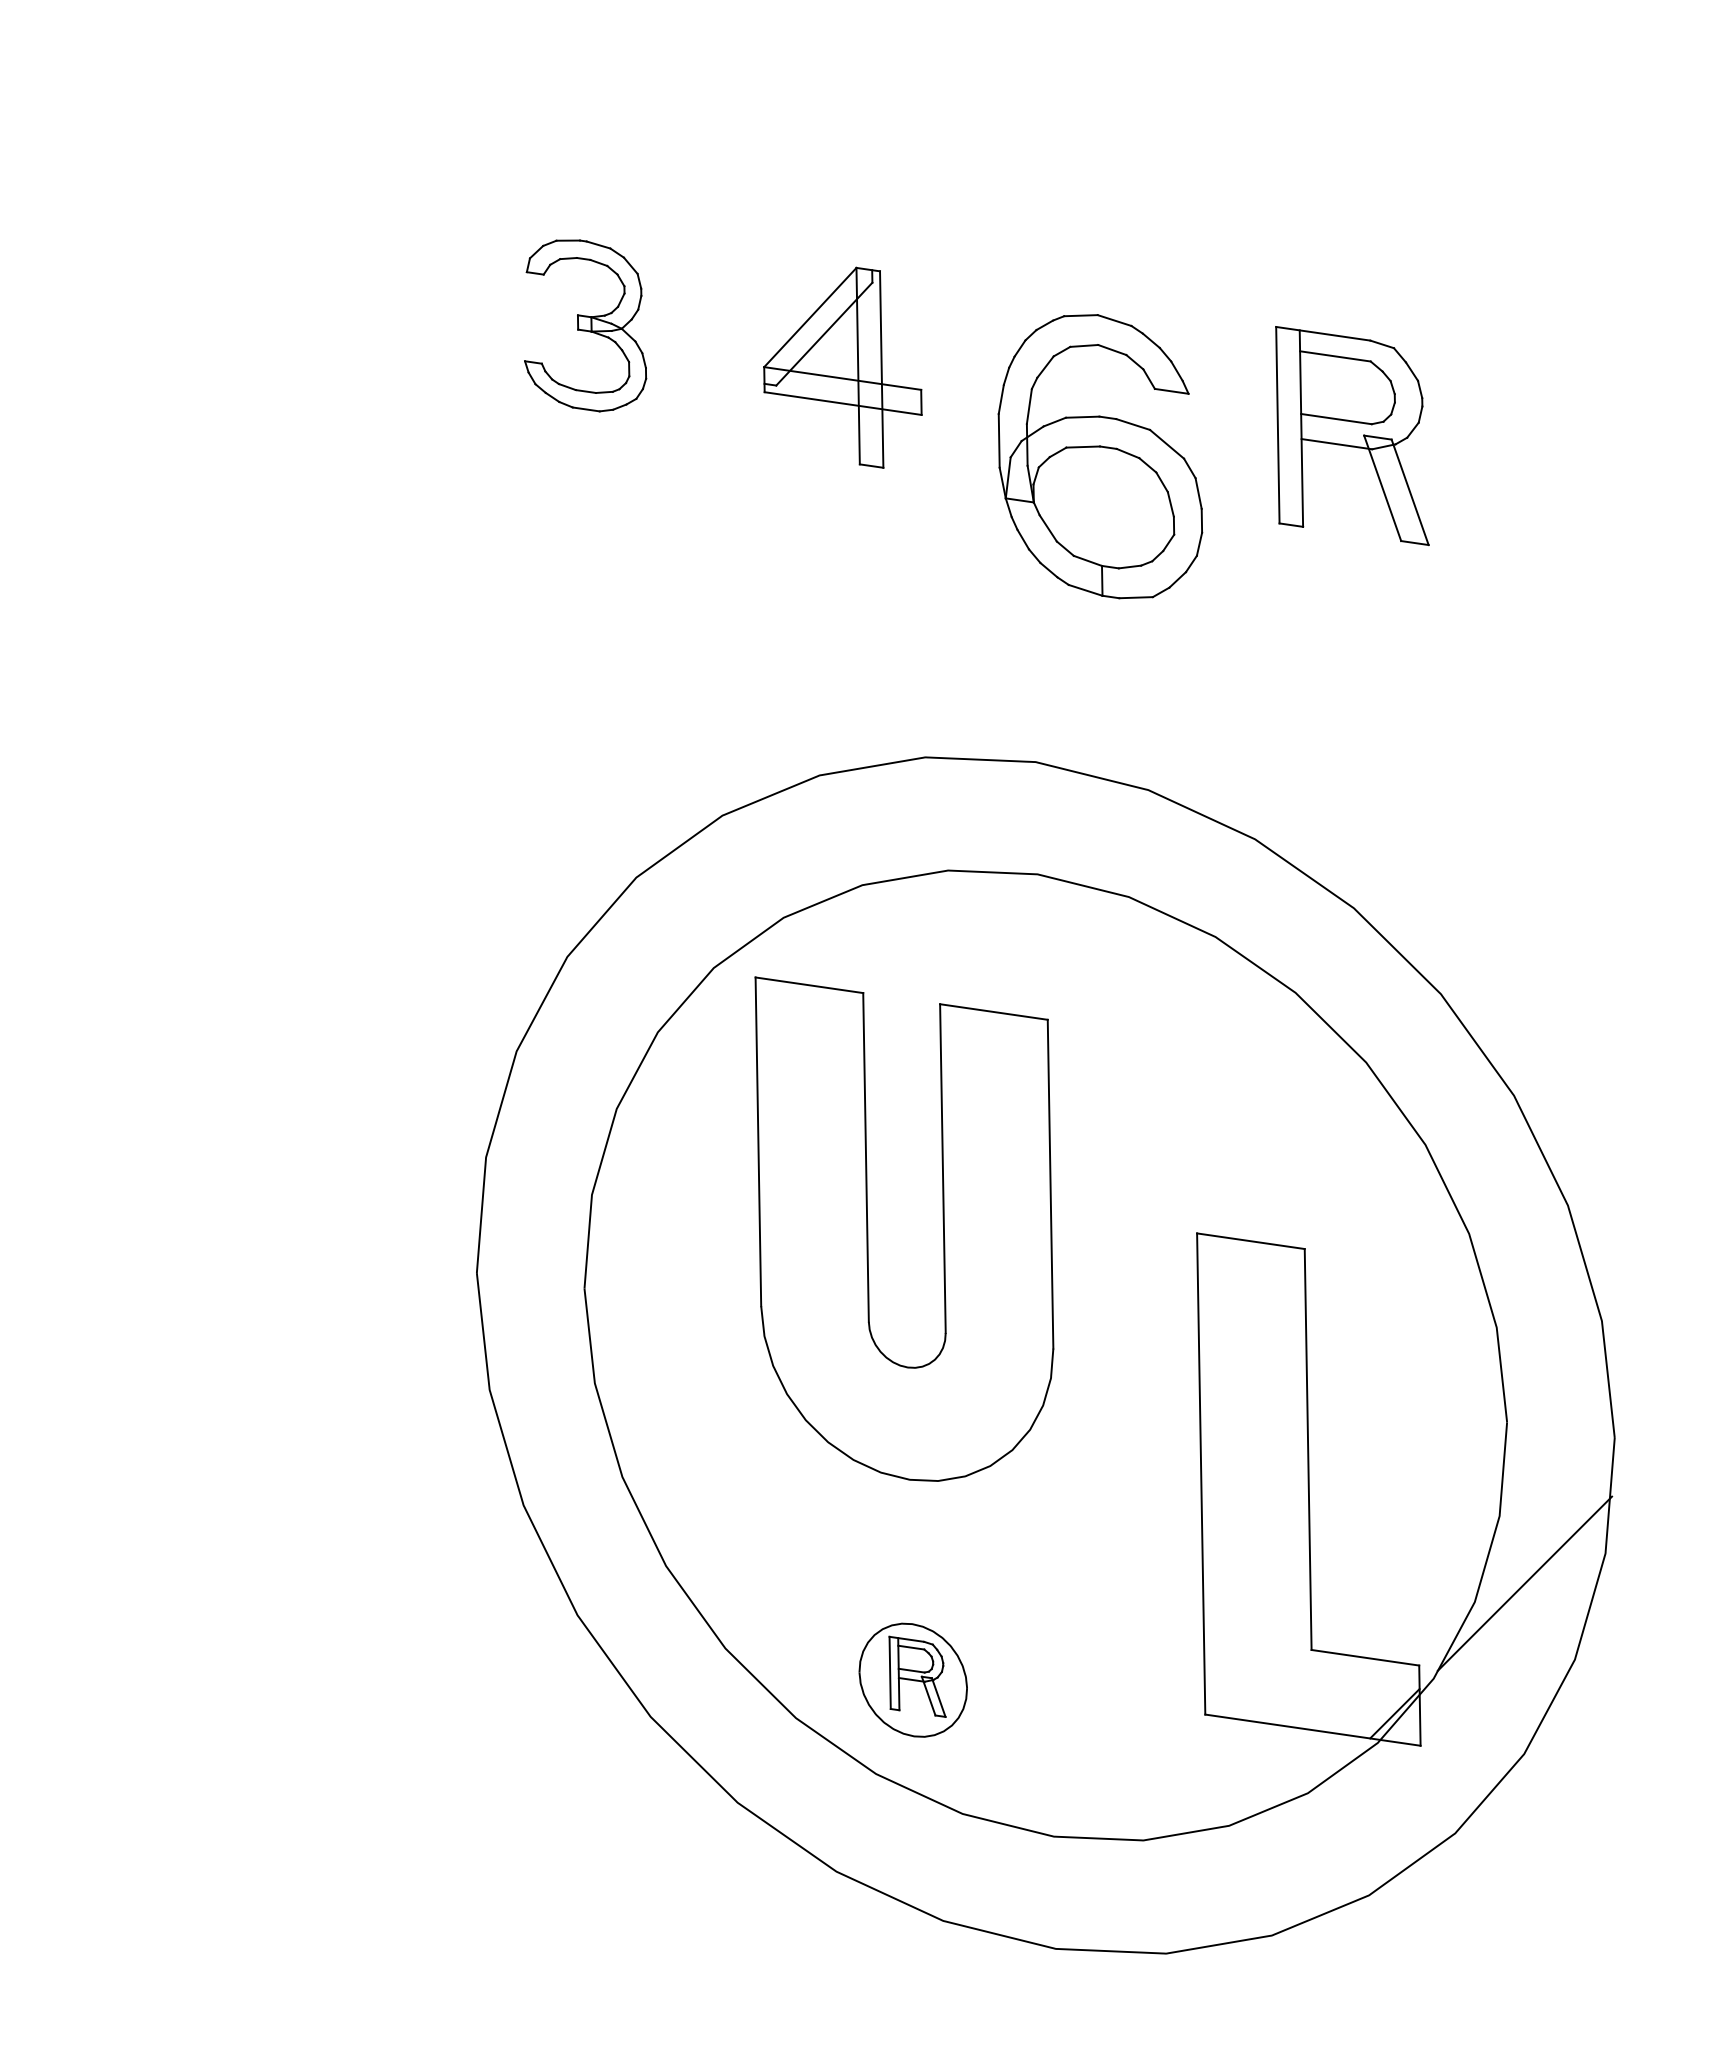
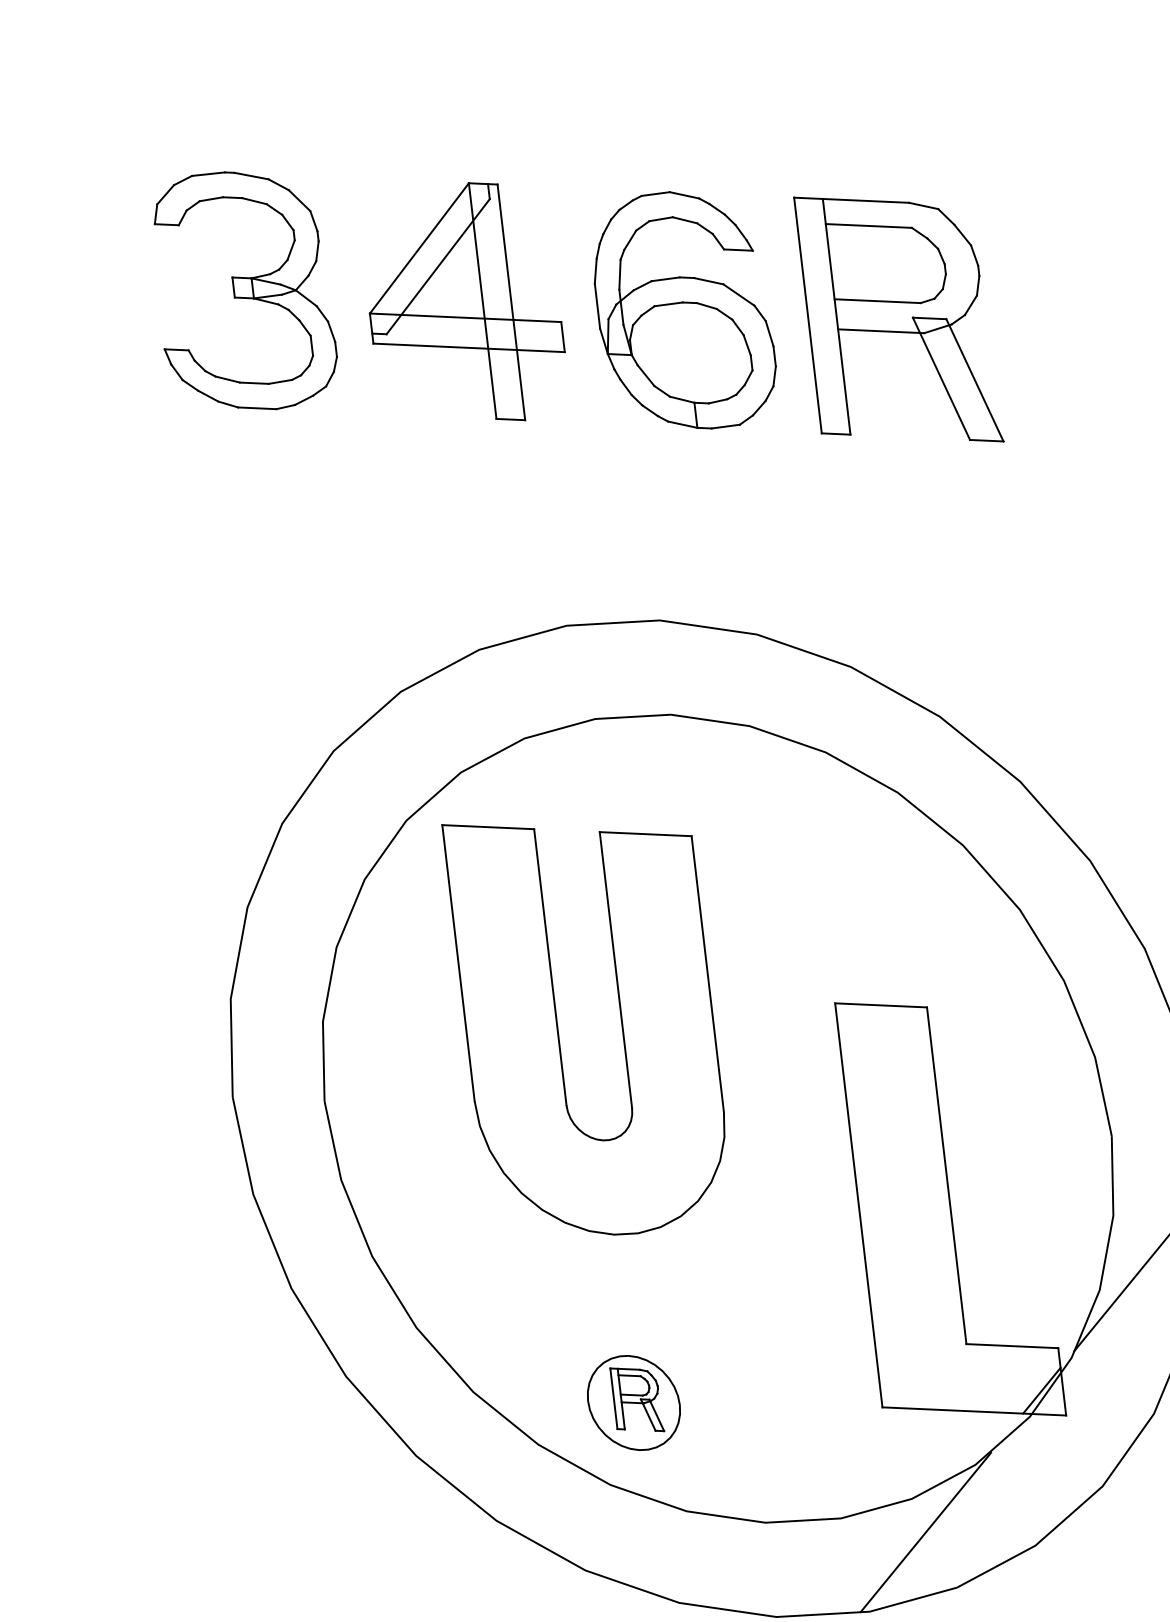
part: (585, 325) -> (244, 291), size x1.67
part: (842, 367) -> (464, 304), size x1.43
part: (1352, 435) -> (898, 319), size x1.43
part: (1100, 456) -> (683, 310), moved
line: (1241, 1866) -> (925, 1532), added

